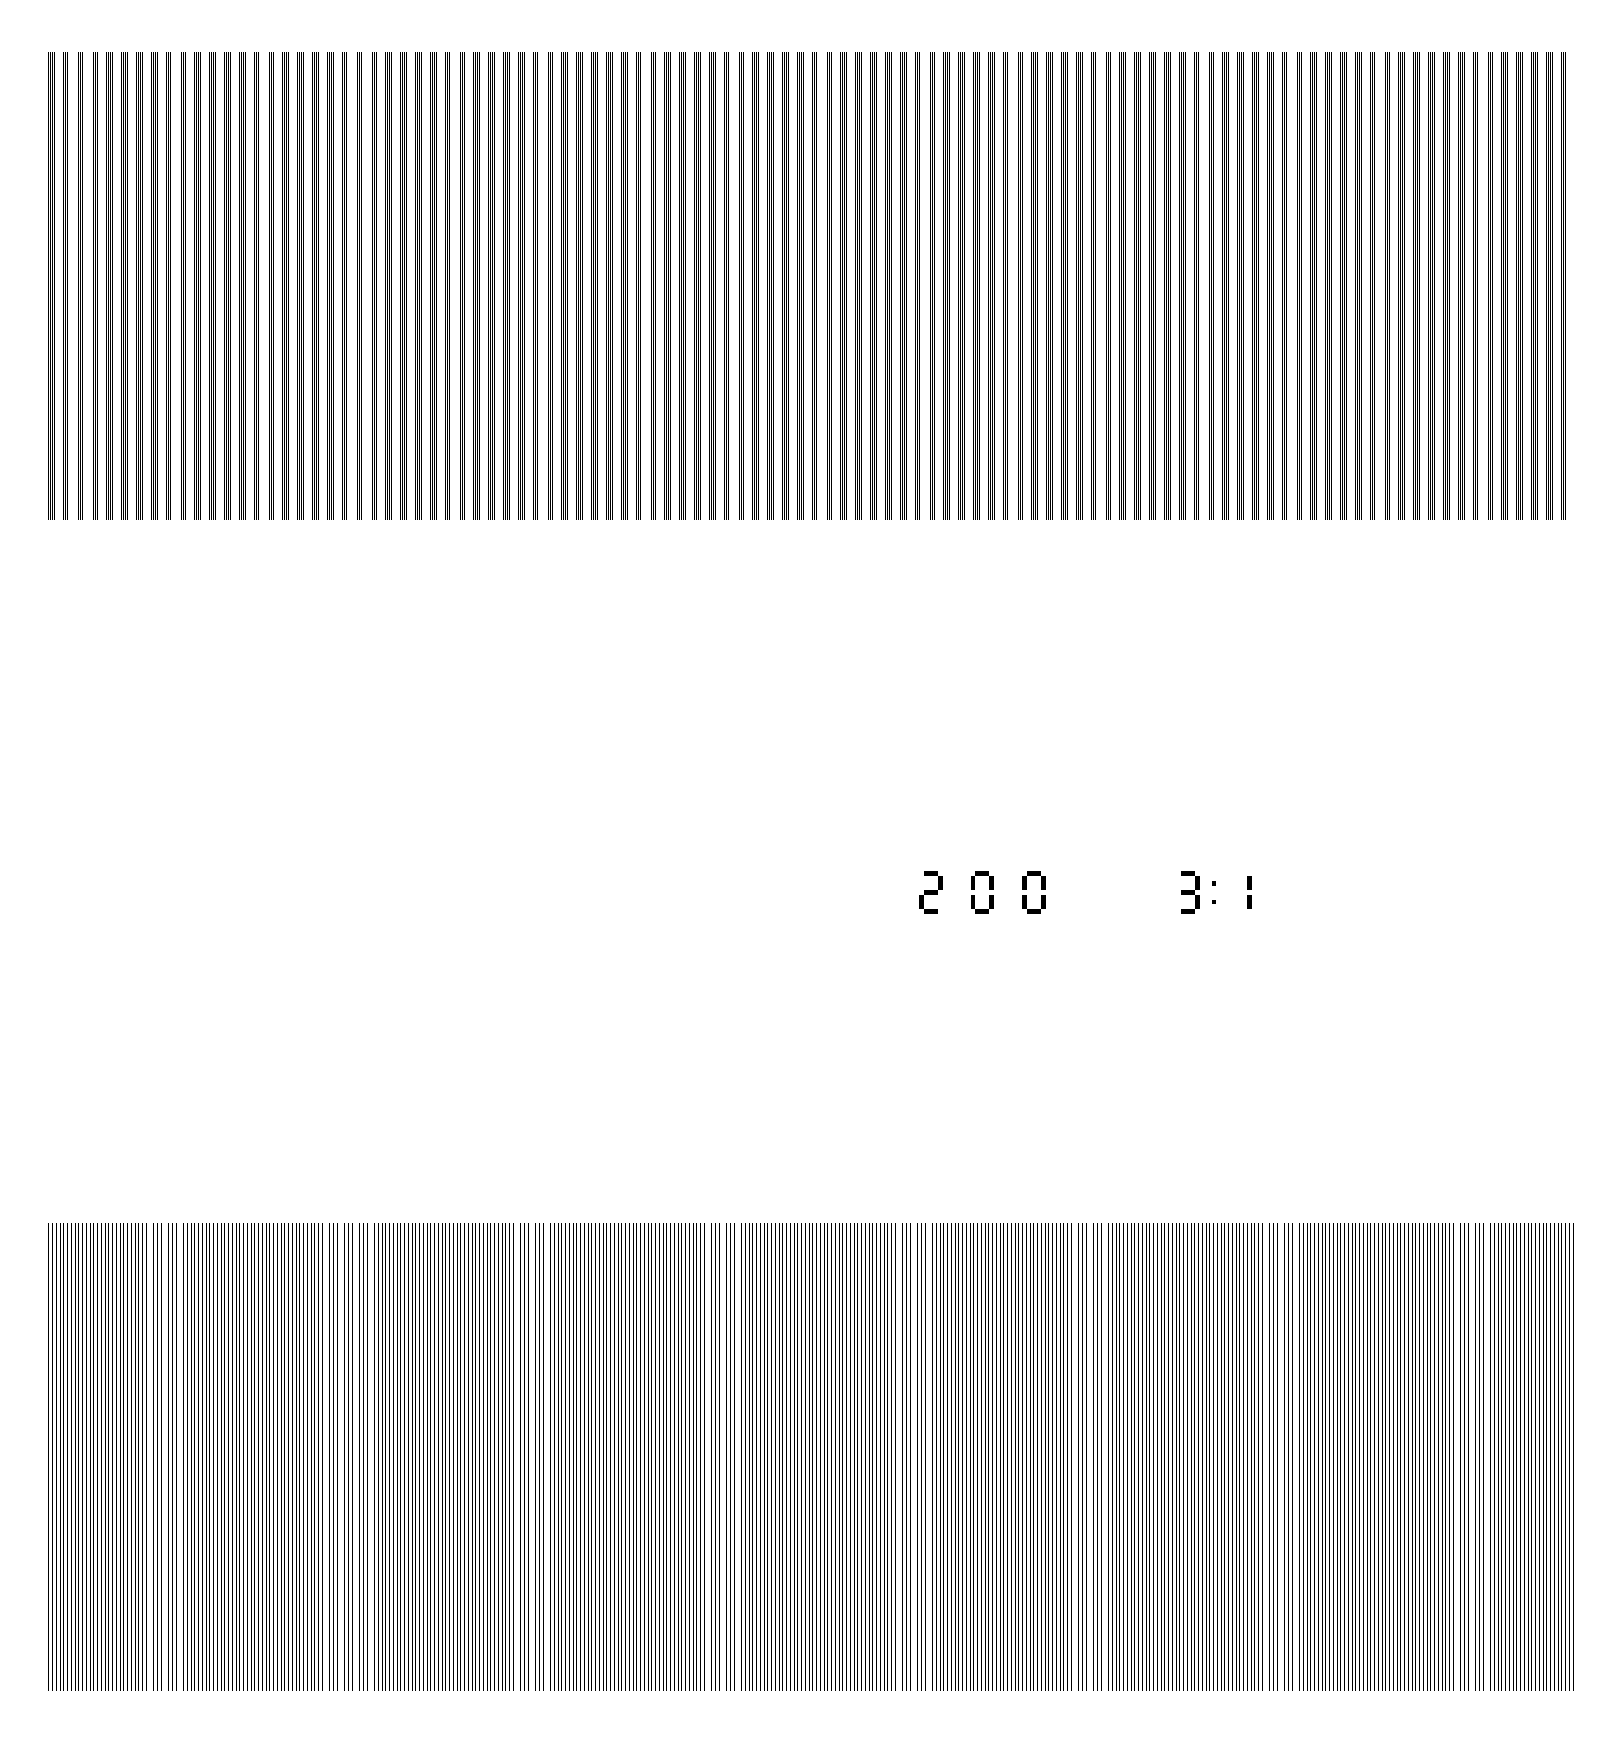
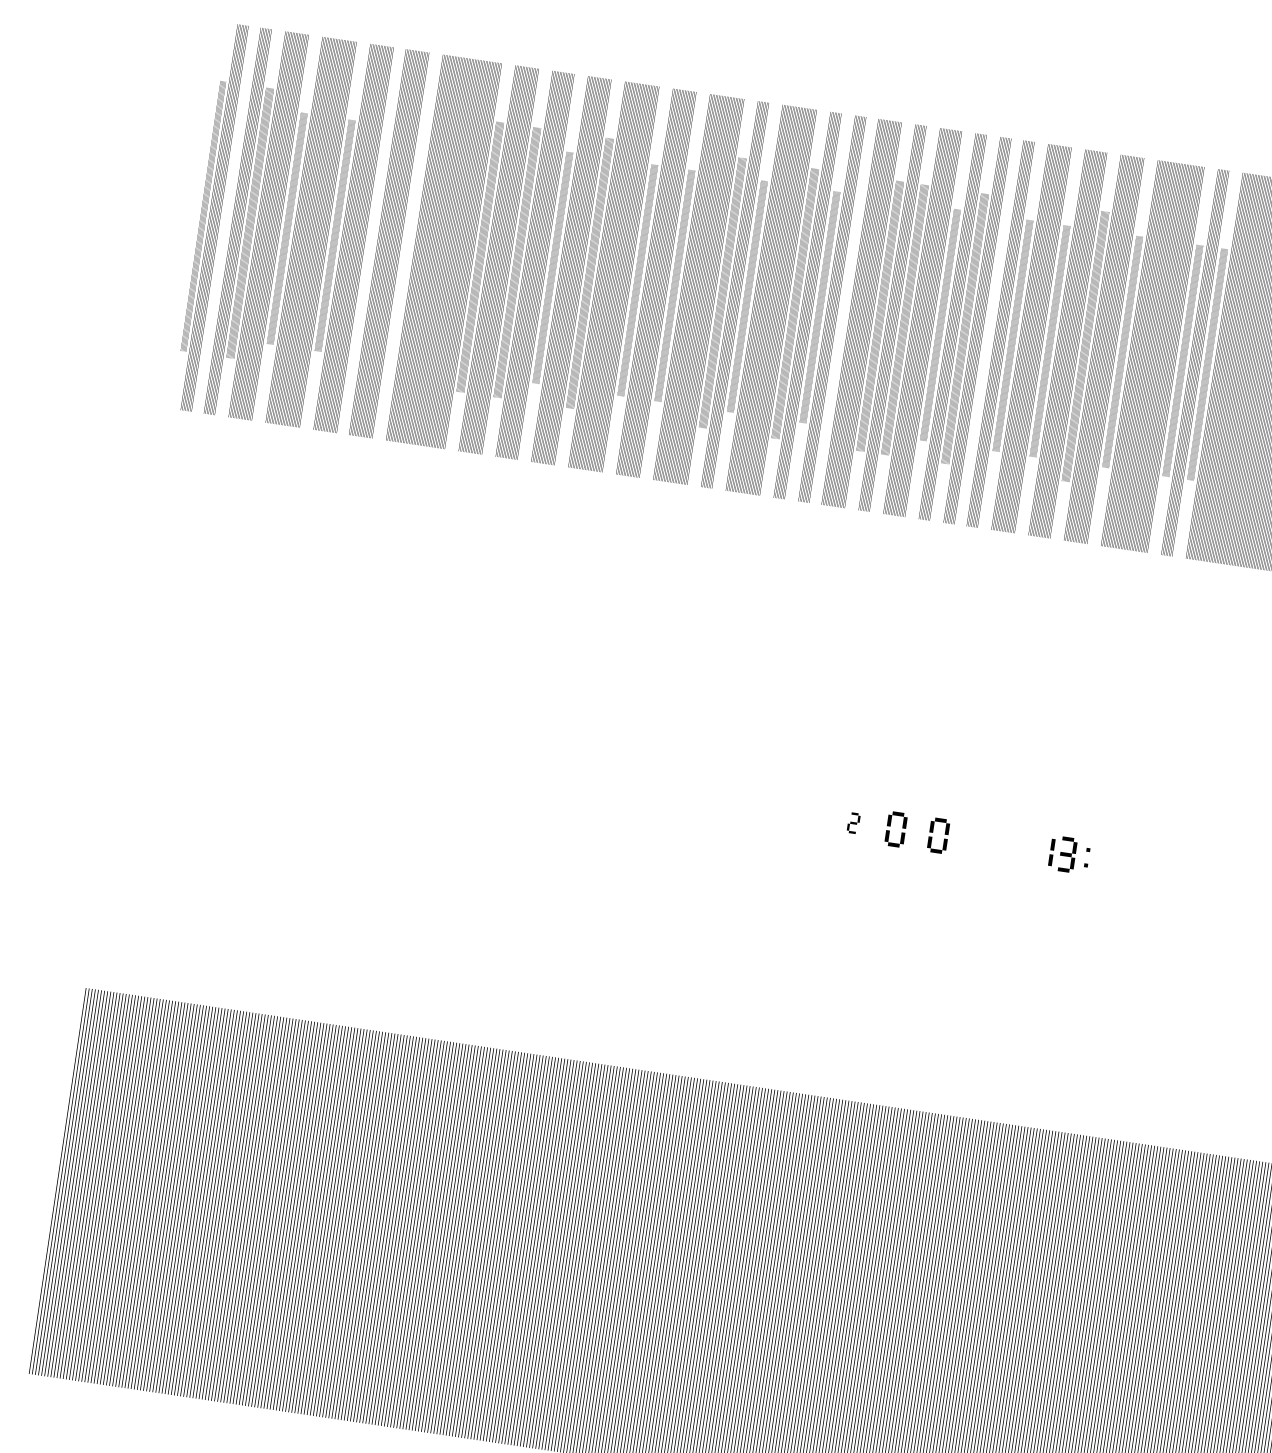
part: (51, 285) -> (202, 215), size x0.7
line: (80, 285) -> (226, 219), removed
part: (109, 285) -> (250, 222), size x0.7
part: (154, 285) -> (287, 228), size x0.6
part: (212, 285) -> (335, 235), size x0.6
line: (256, 285) -> (371, 240), removed
part: (300, 285) -> (407, 245), removed
part: (388, 285) -> (480, 256), size x0.7
part: (433, 285) -> (517, 262), size x0.7
part: (476, 285) -> (552, 267), size x0.6
part: (521, 285) -> (590, 272), size x0.7
part: (579, 285) -> (637, 279), size x0.6
part: (624, 285) -> (674, 285), size x0.6
part: (682, 285) -> (722, 292), size x0.7
part: (712, 285) -> (747, 296), size x0.6
part: (770, 285) -> (795, 303), size x0.7
part: (800, 285) -> (820, 306), size x0.6
line: (829, 285) -> (844, 310), removed
part: (873, 285) -> (880, 315), size x0.7
part: (903, 285) -> (905, 319), size x0.7
part: (946, 285) -> (940, 324), size x0.6
part: (976, 285) -> (965, 328), size x0.7
line: (1005, 285) -> (989, 331), removed
part: (1034, 285) -> (1013, 335), size x0.6
part: (1079, 285) -> (1050, 340), size x0.6
part: (1122, 285) -> (1085, 345), size x0.7
part: (1167, 285) -> (1122, 351), size x0.6
part: (1240, 285) -> (1182, 360), size x0.6
part: (1270, 285) -> (1207, 363), size x0.6
line: (1249, 889) -> (1052, 850), moved
part: (930, 892) -> (853, 823), size x0.6

